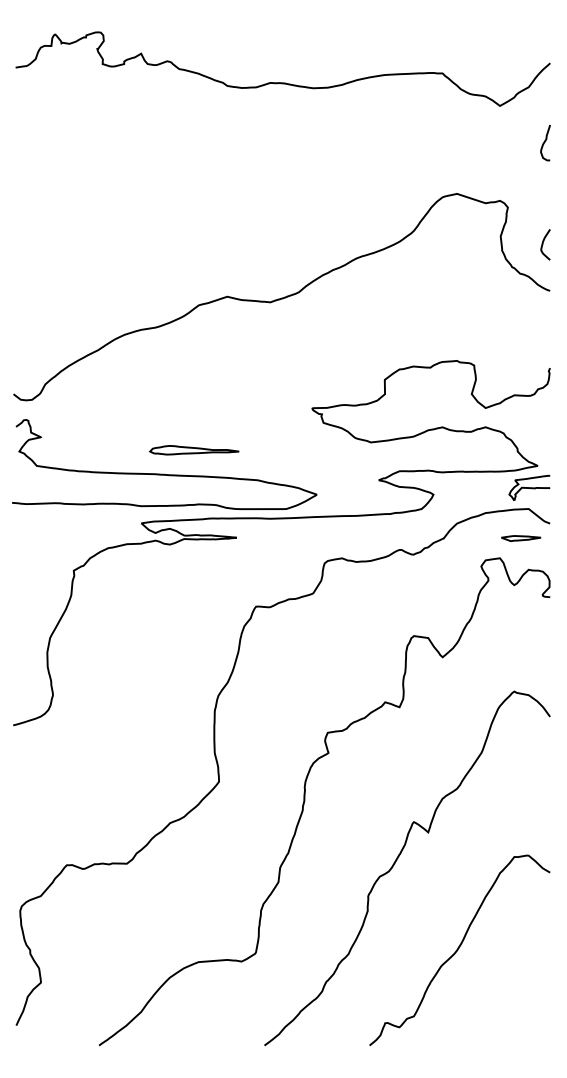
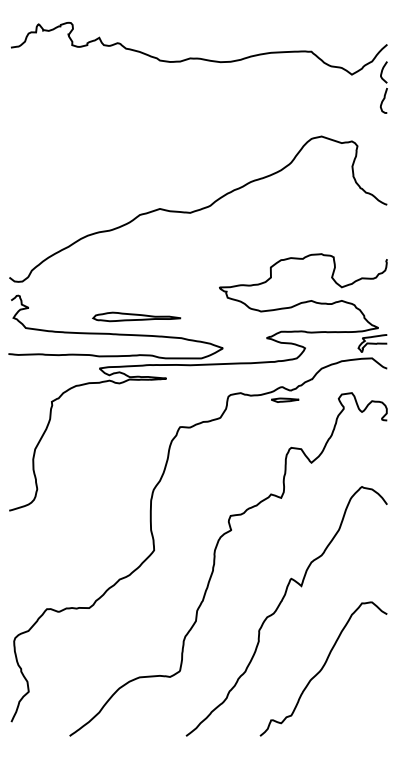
curve: (543, 244) -> (382, 72), moved
part: (193, 450) -> (136, 317), size x1.4
part: (521, 538) -> (285, 400), moved

